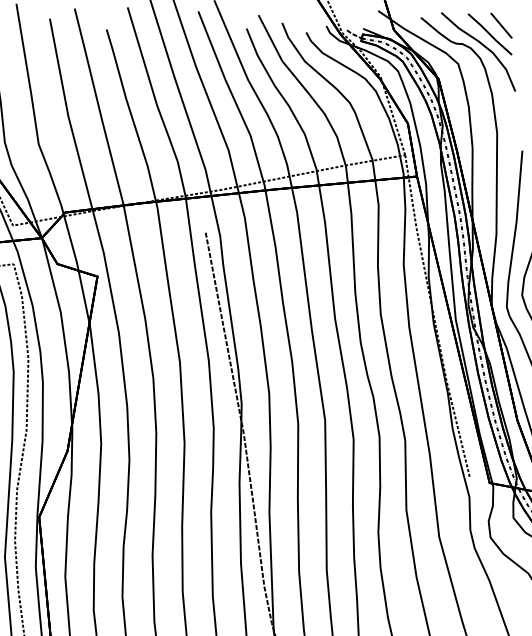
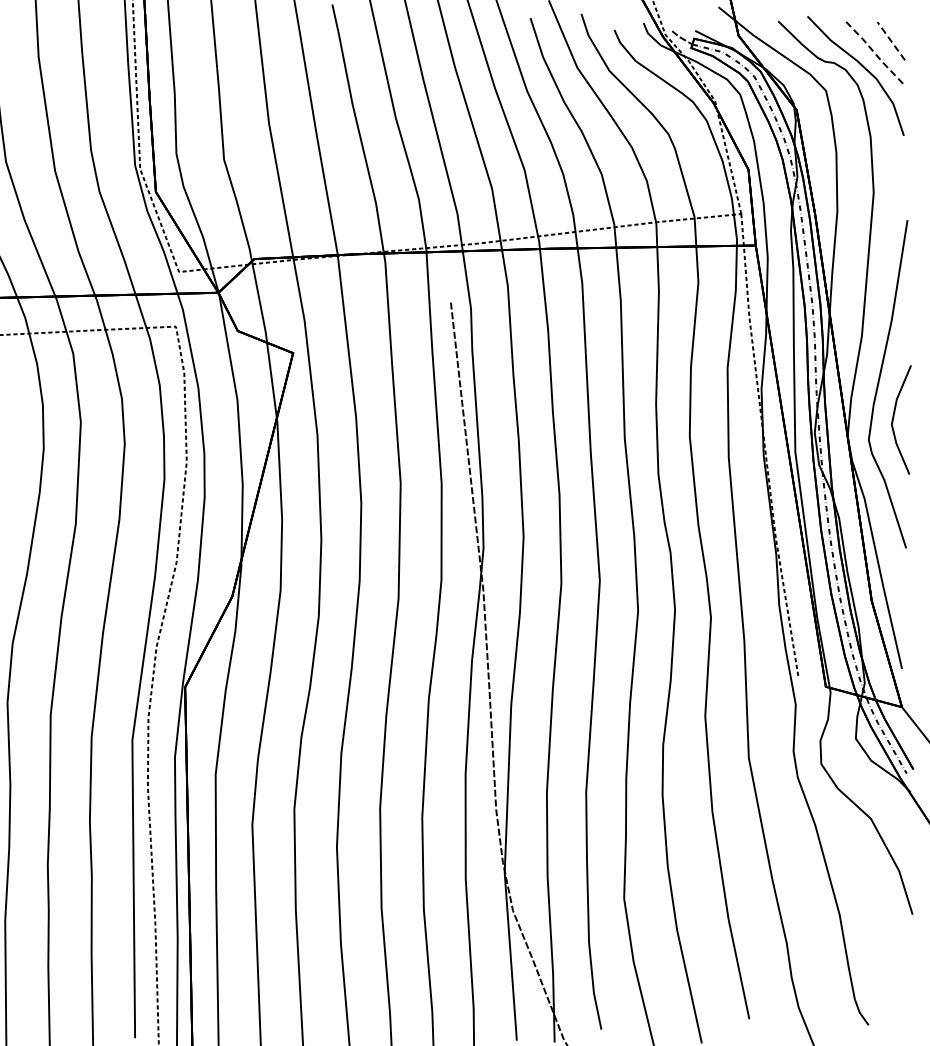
line: (501, 25) -> (891, 41), solid -> dashed
line: (489, 34) -> (873, 52), solid -> dashed

